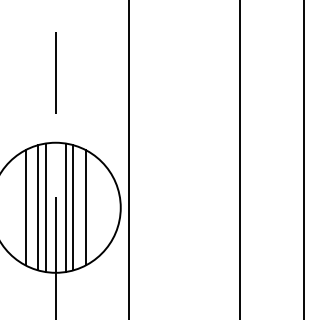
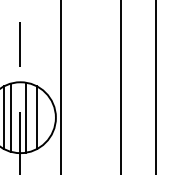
line: (44, 207) -> (14, 117), removed
line: (74, 207) -> (30, 117), removed

